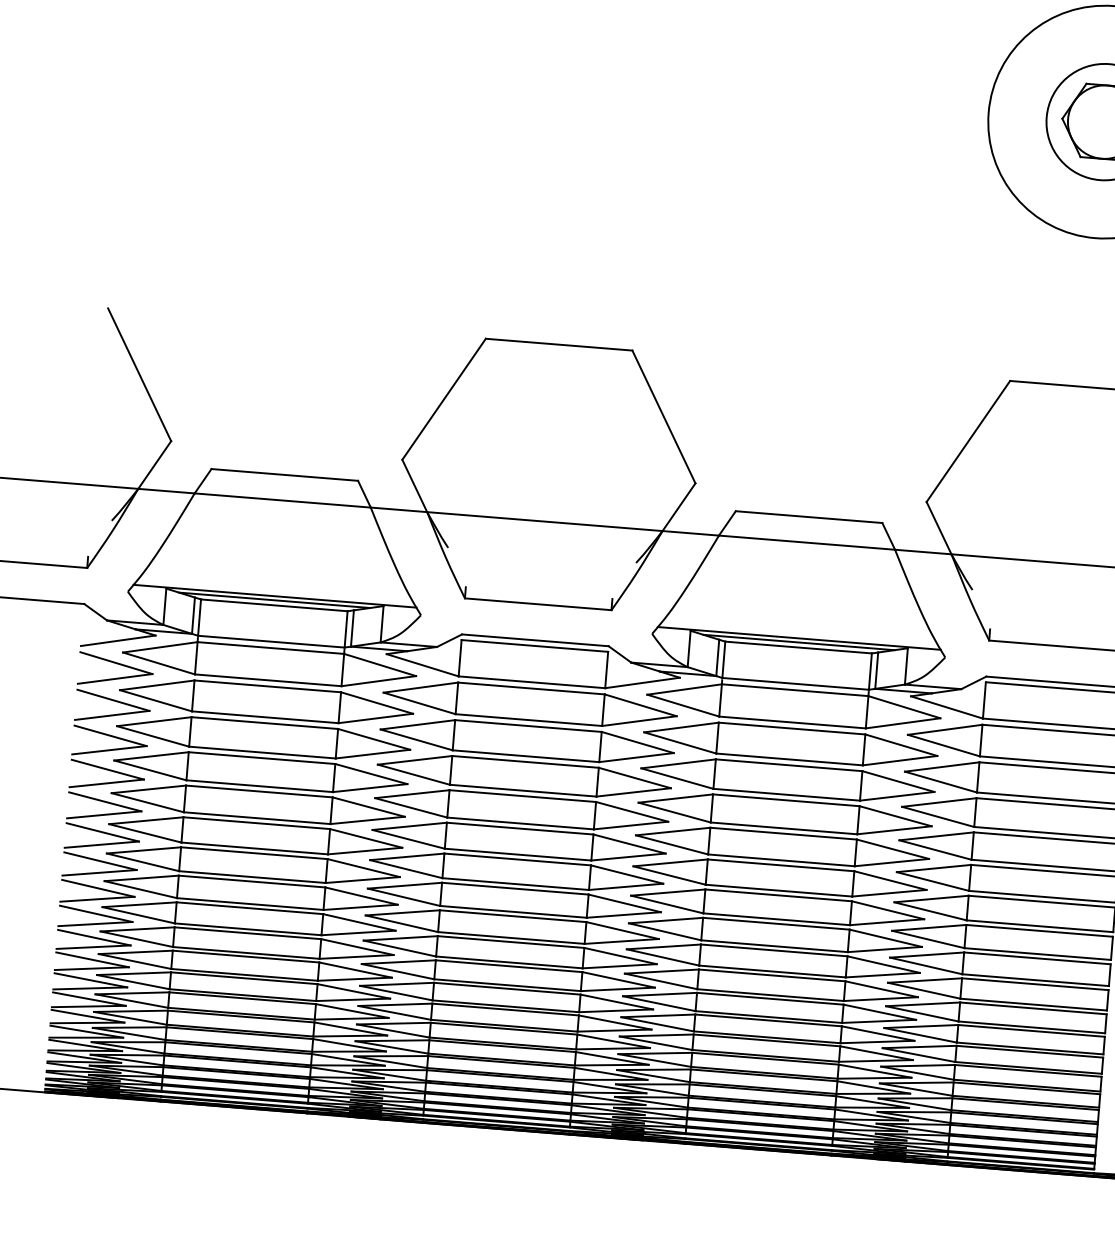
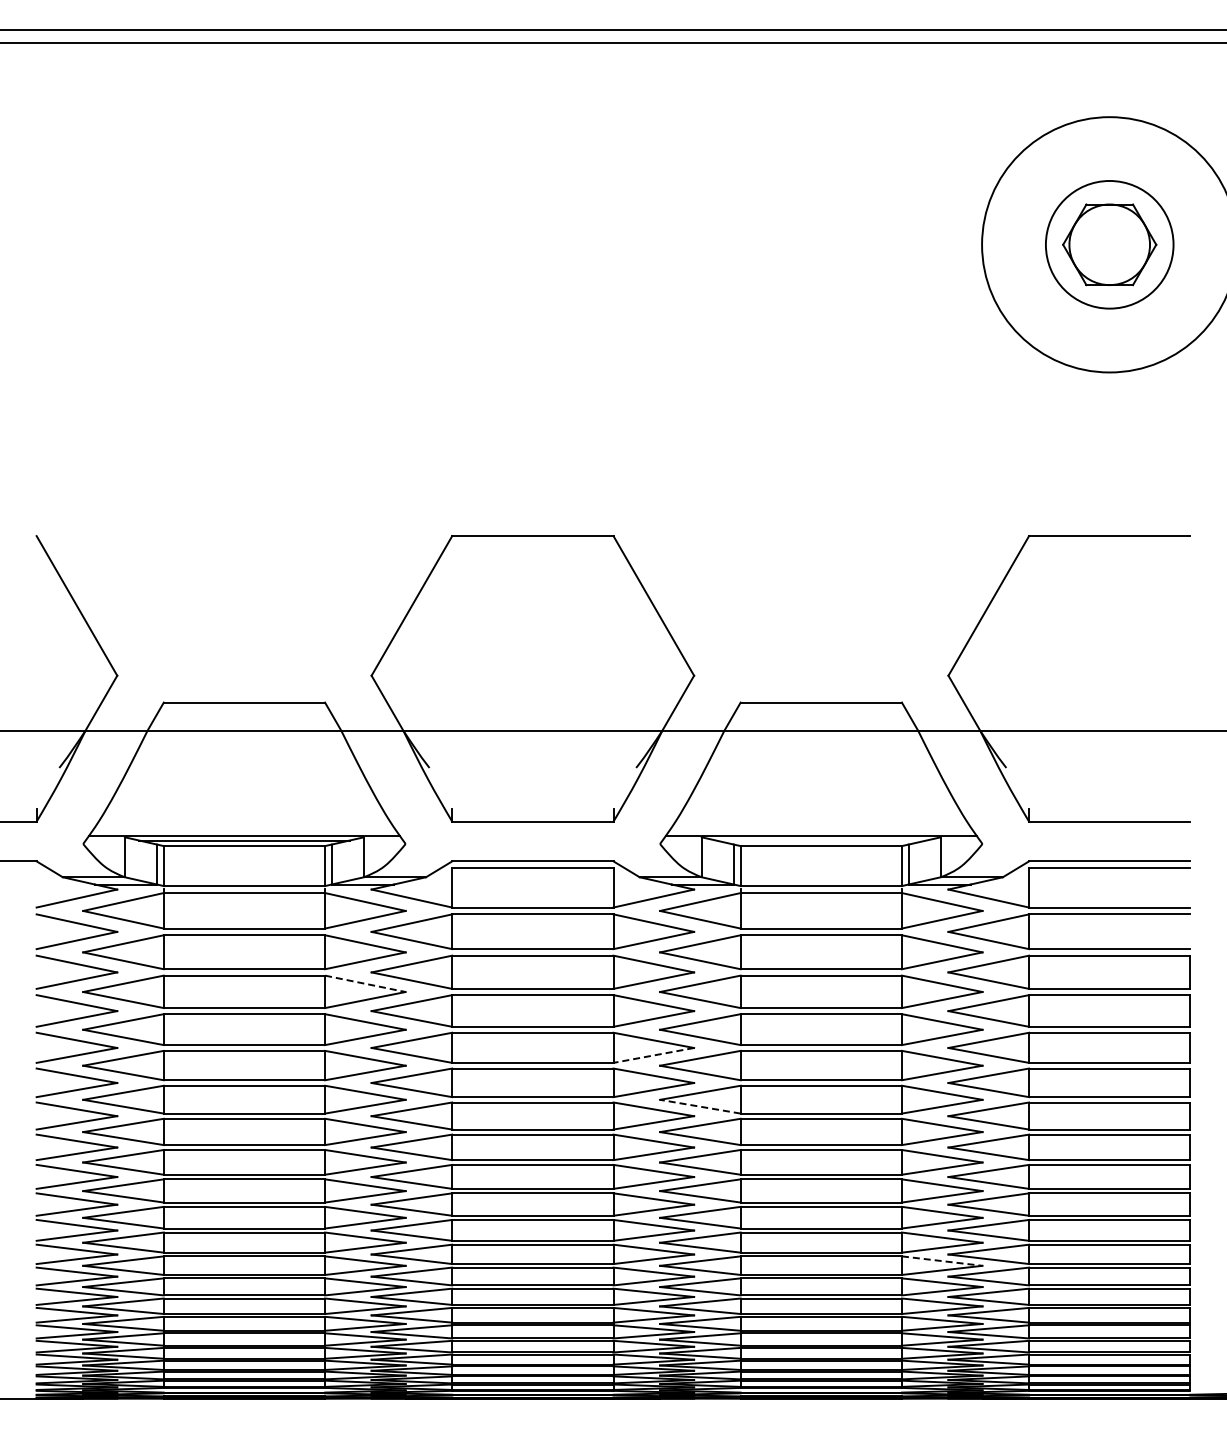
line: (799, 642) -> (821, 840), removed
line: (374, 739) -> (365, 983), solid -> dashed
line: (630, 825) -> (653, 1055), solid -> dashed
line: (669, 875) -> (700, 1106), solid -> dashed
line: (878, 1033) -> (942, 1261), solid -> dashed

